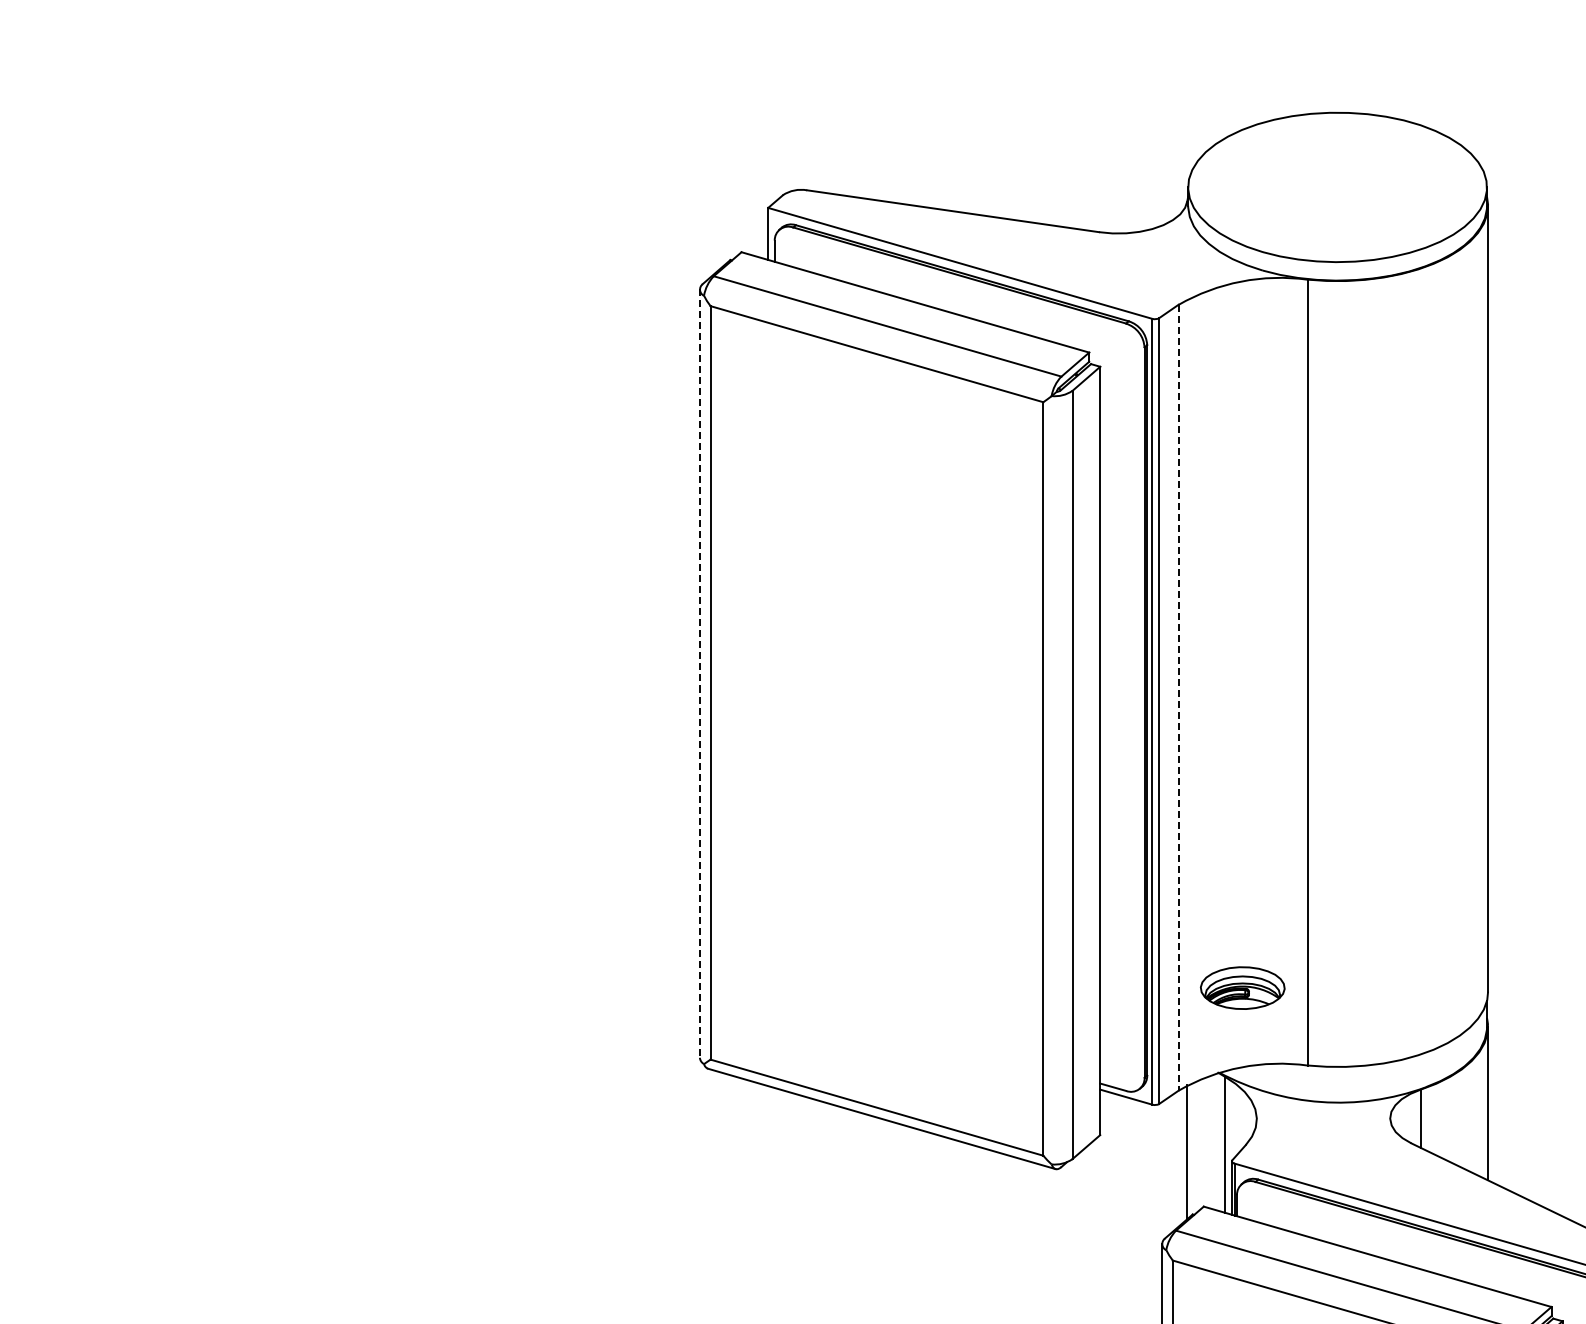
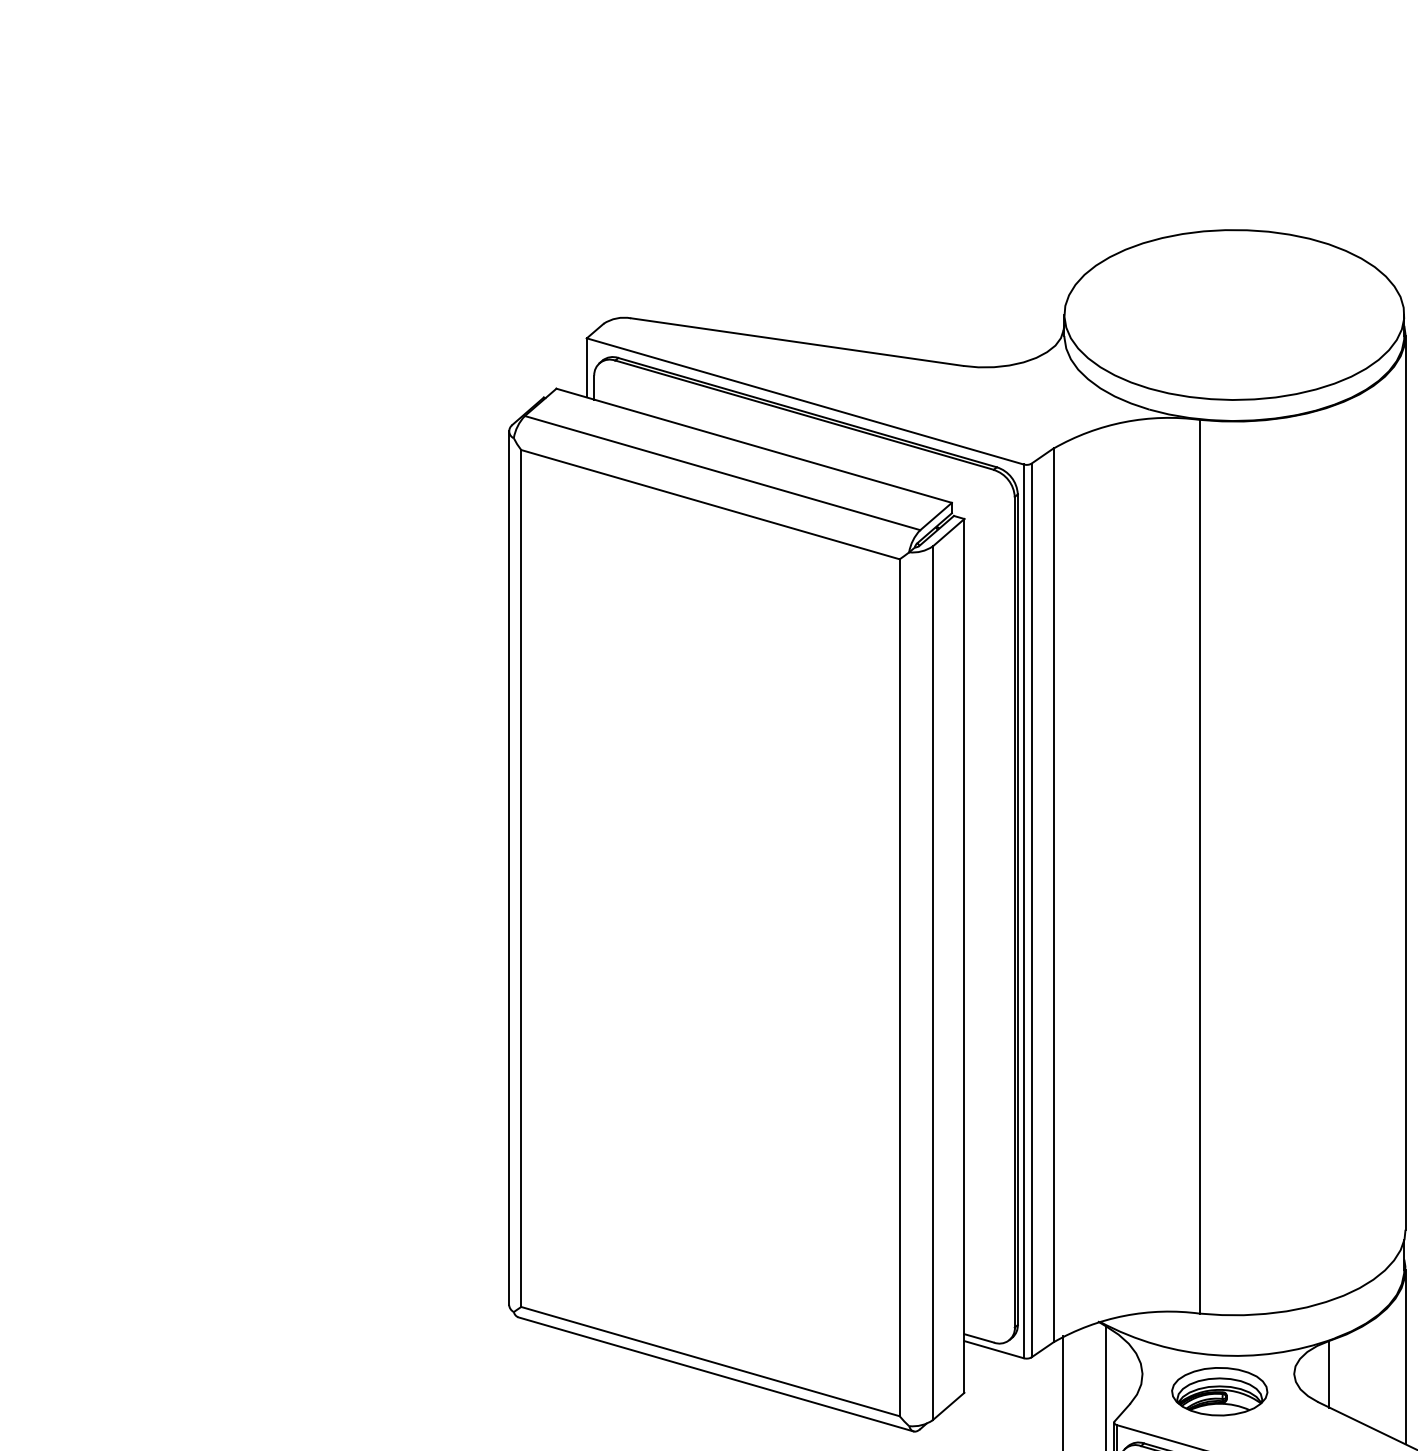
line: (699, 674) -> (508, 868), dashed -> solid
line: (1178, 697) -> (1053, 895), dashed -> solid
part: (1242, 987) -> (1219, 1390), moved

